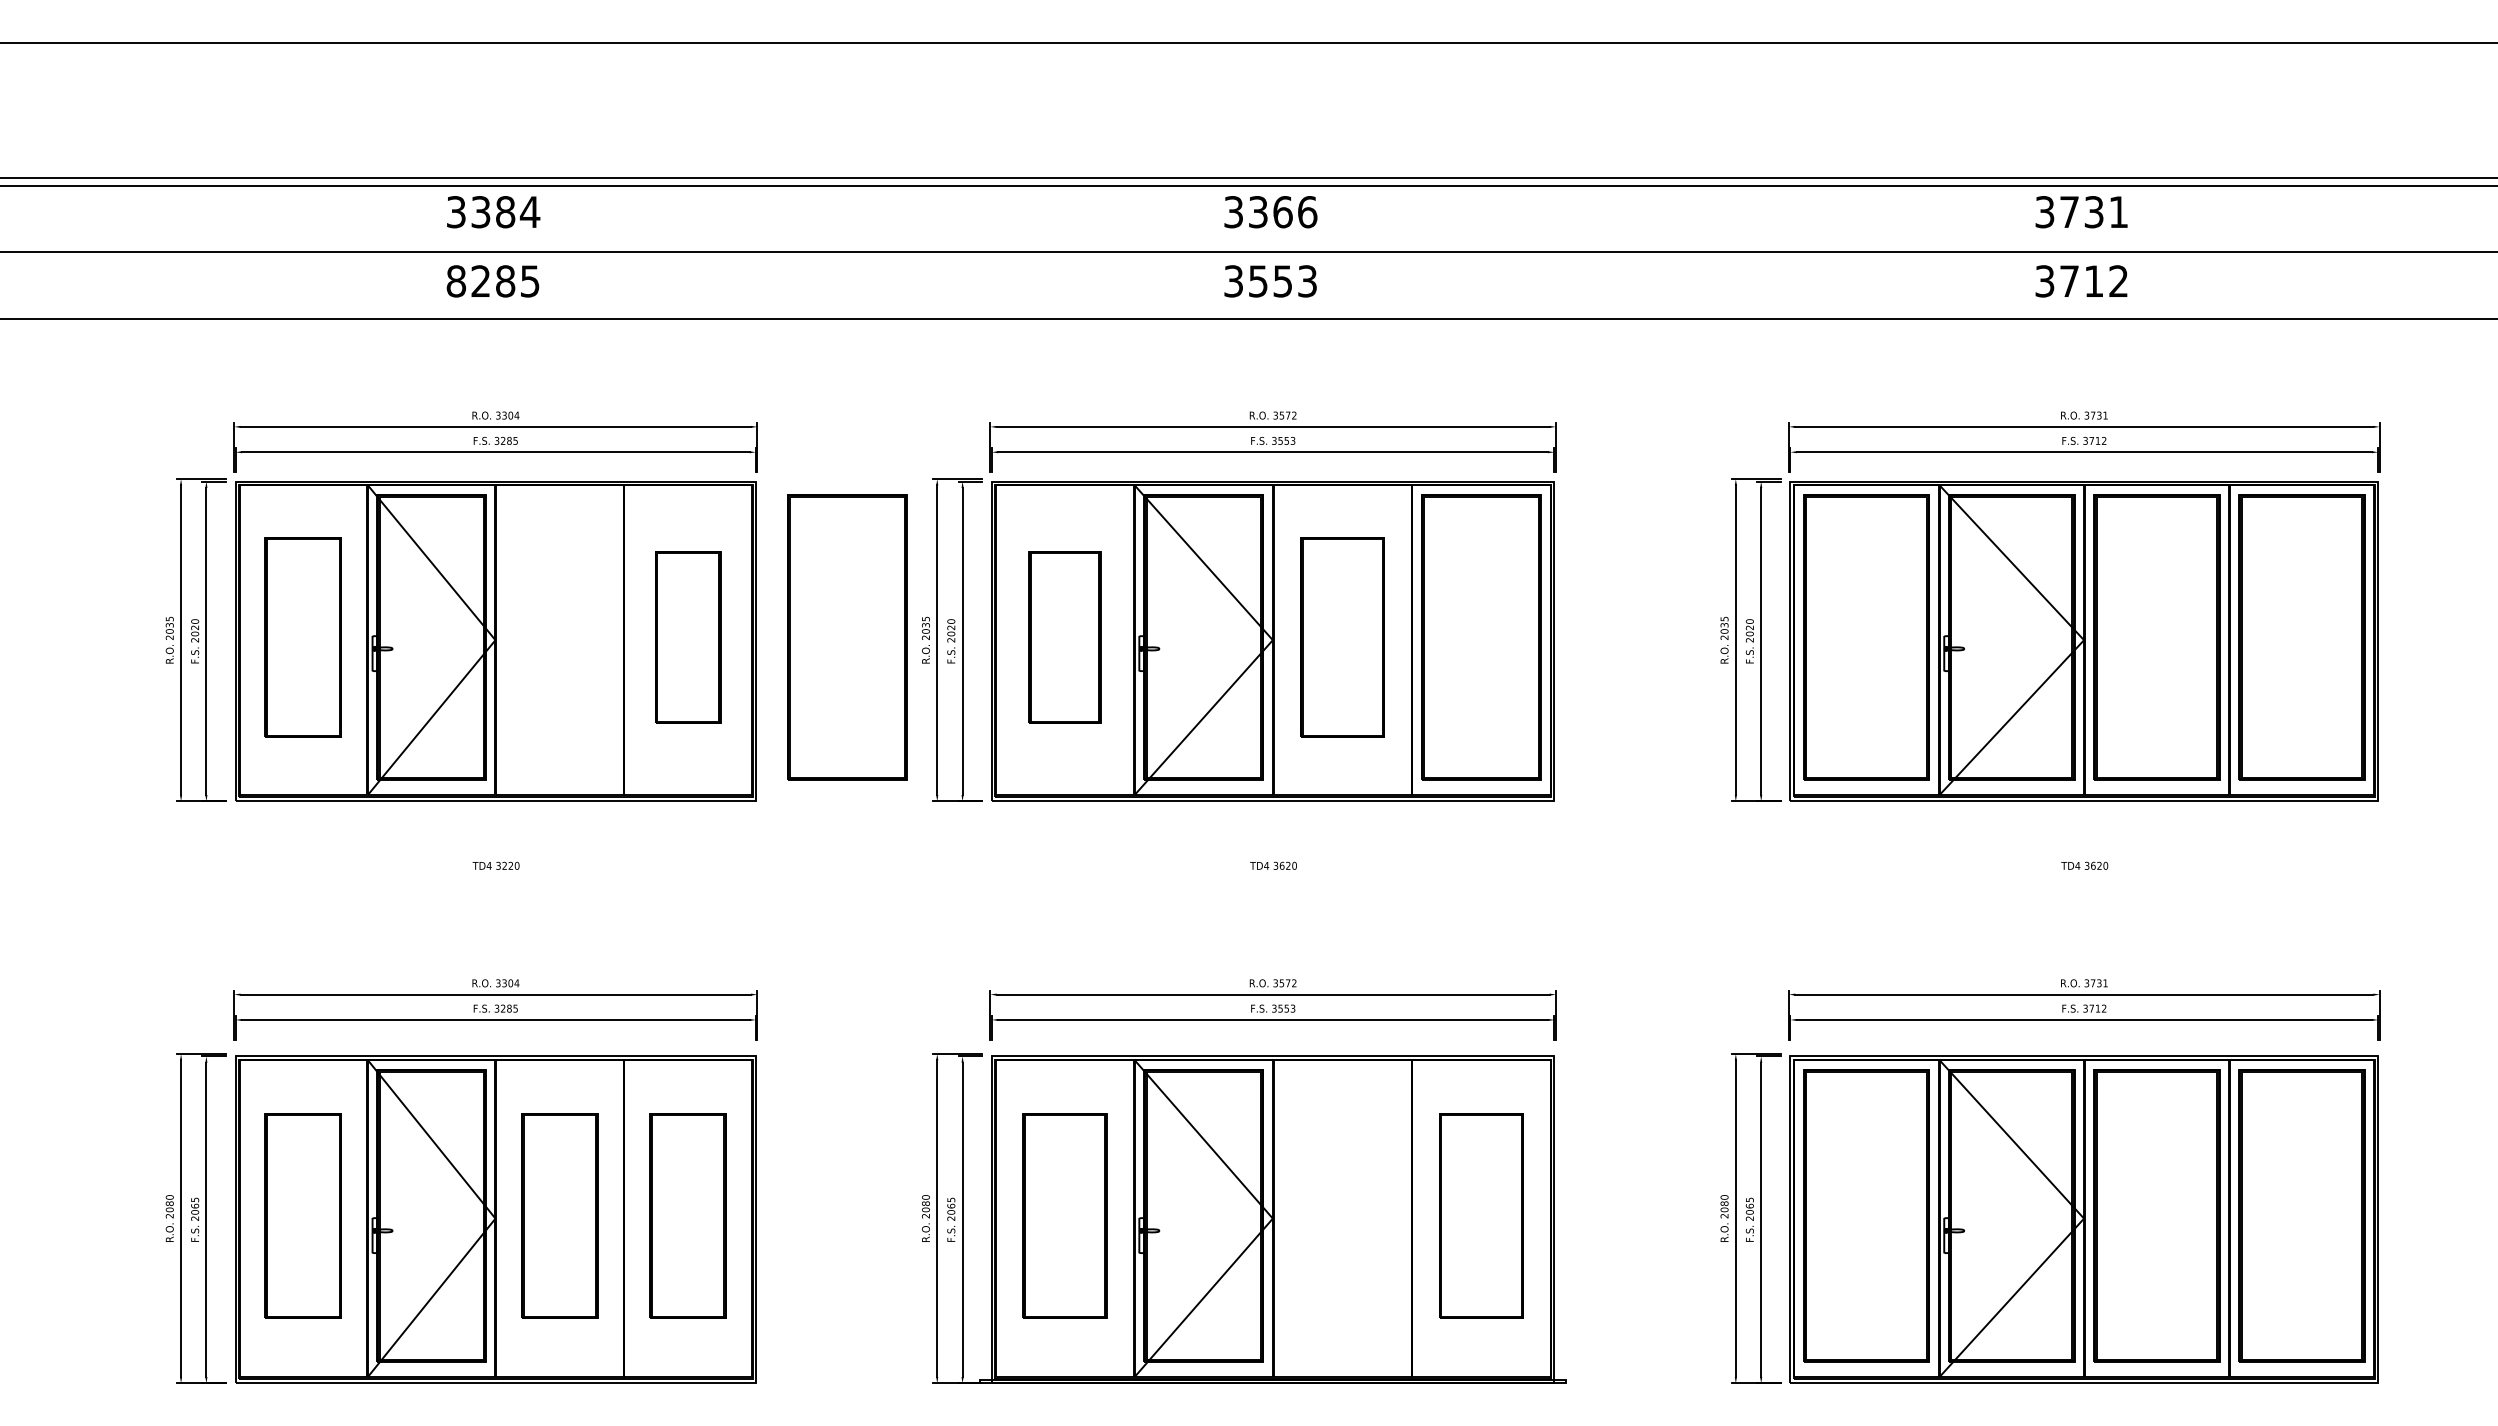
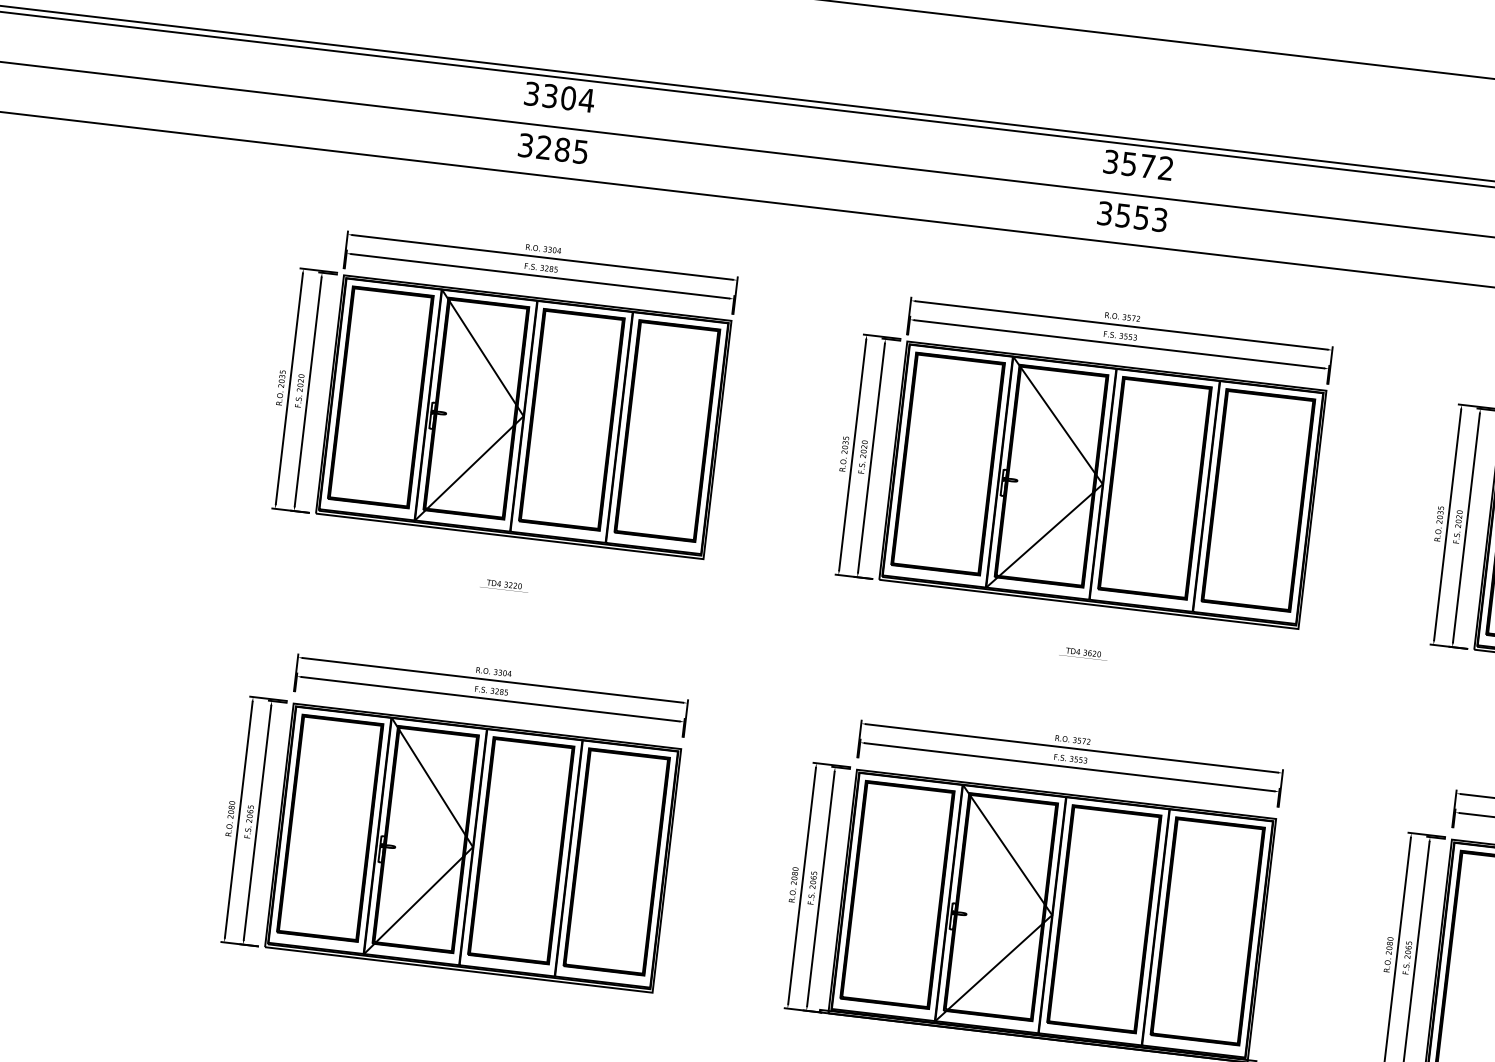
text: (505, 212) -> (568, 98), 3384 -> 3304
text: (1283, 212) -> (1148, 166), 3366 -> 3572
text: (456, 281) -> (525, 145), 8285 -> 3285
part: (303, 637) -> (380, 397), size x1.43
part: (559, 637) -> (571, 419), added
part: (687, 637) -> (666, 431), size x1.67
part: (847, 637) -> (786, 445), removed
part: (1064, 637) -> (947, 464), size x1.67
part: (1342, 637) -> (1154, 488), size x1.43
part: (303, 1215) -> (330, 828), size x1.43
part: (559, 1215) -> (520, 850), size x1.43
part: (687, 1215) -> (616, 861), size x1.43
part: (1064, 1215) -> (897, 894), size x1.43
part: (1342, 1215) -> (1104, 919), added
part: (1481, 1215) -> (1207, 931), size x1.43

